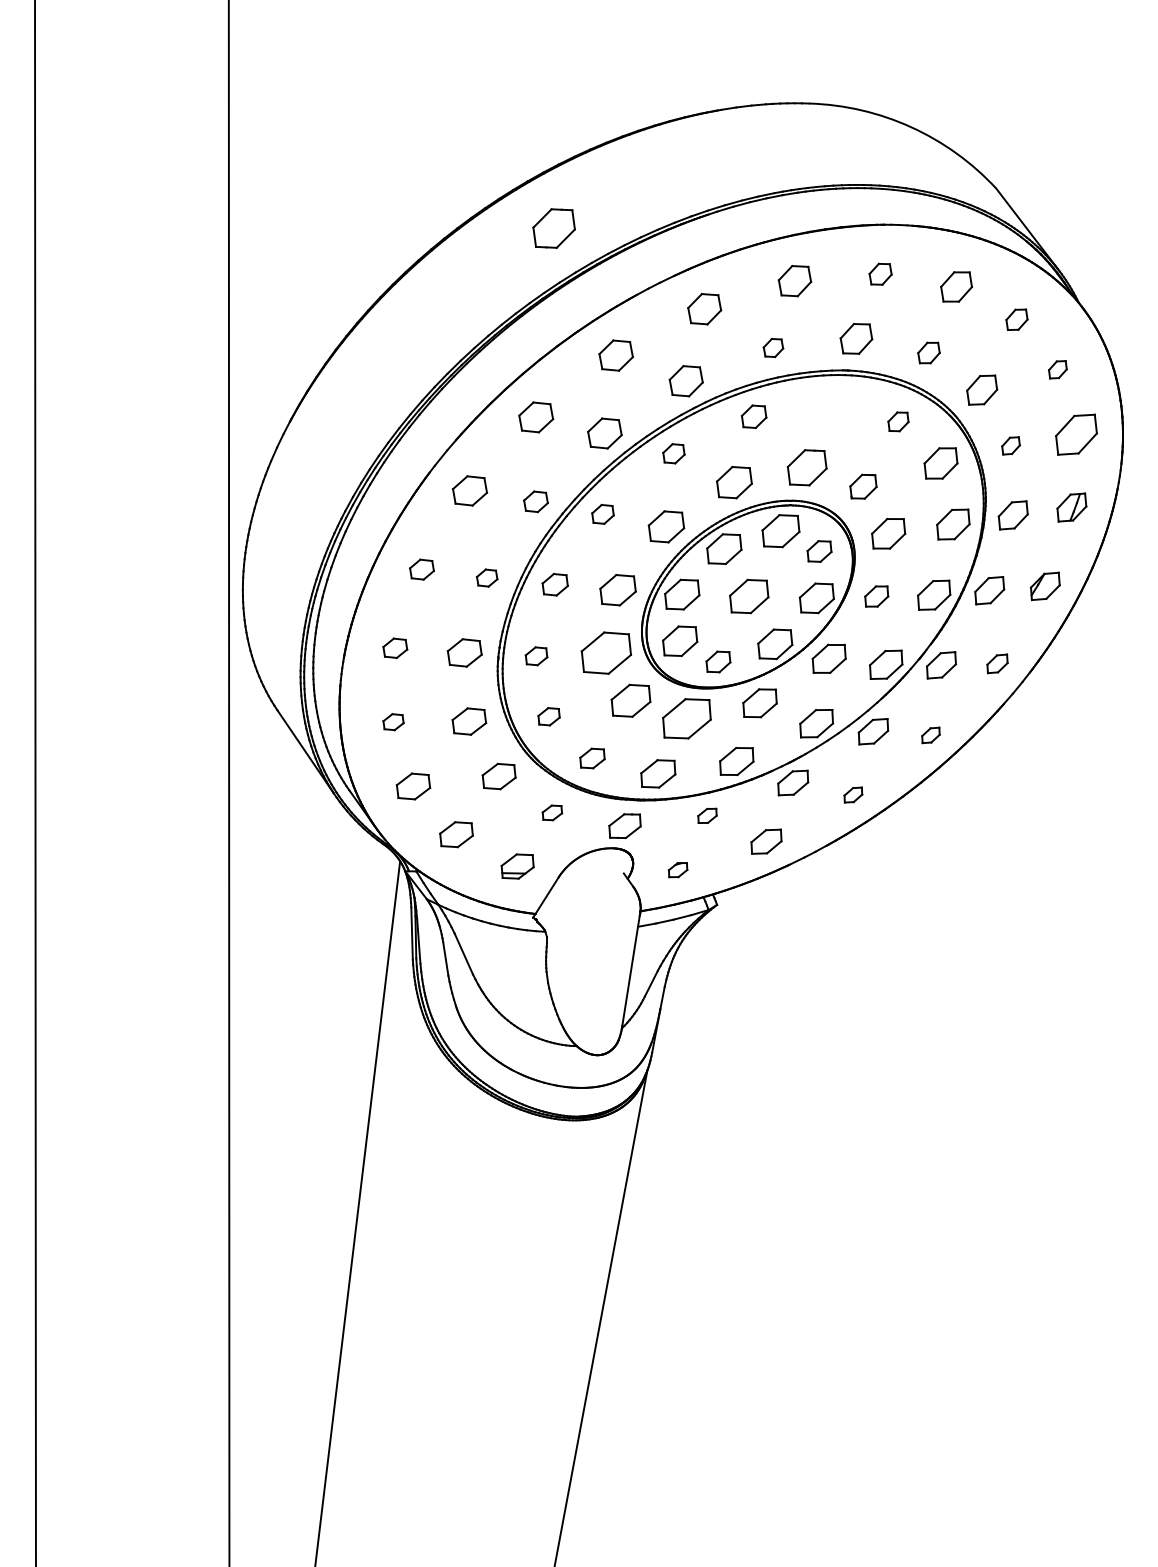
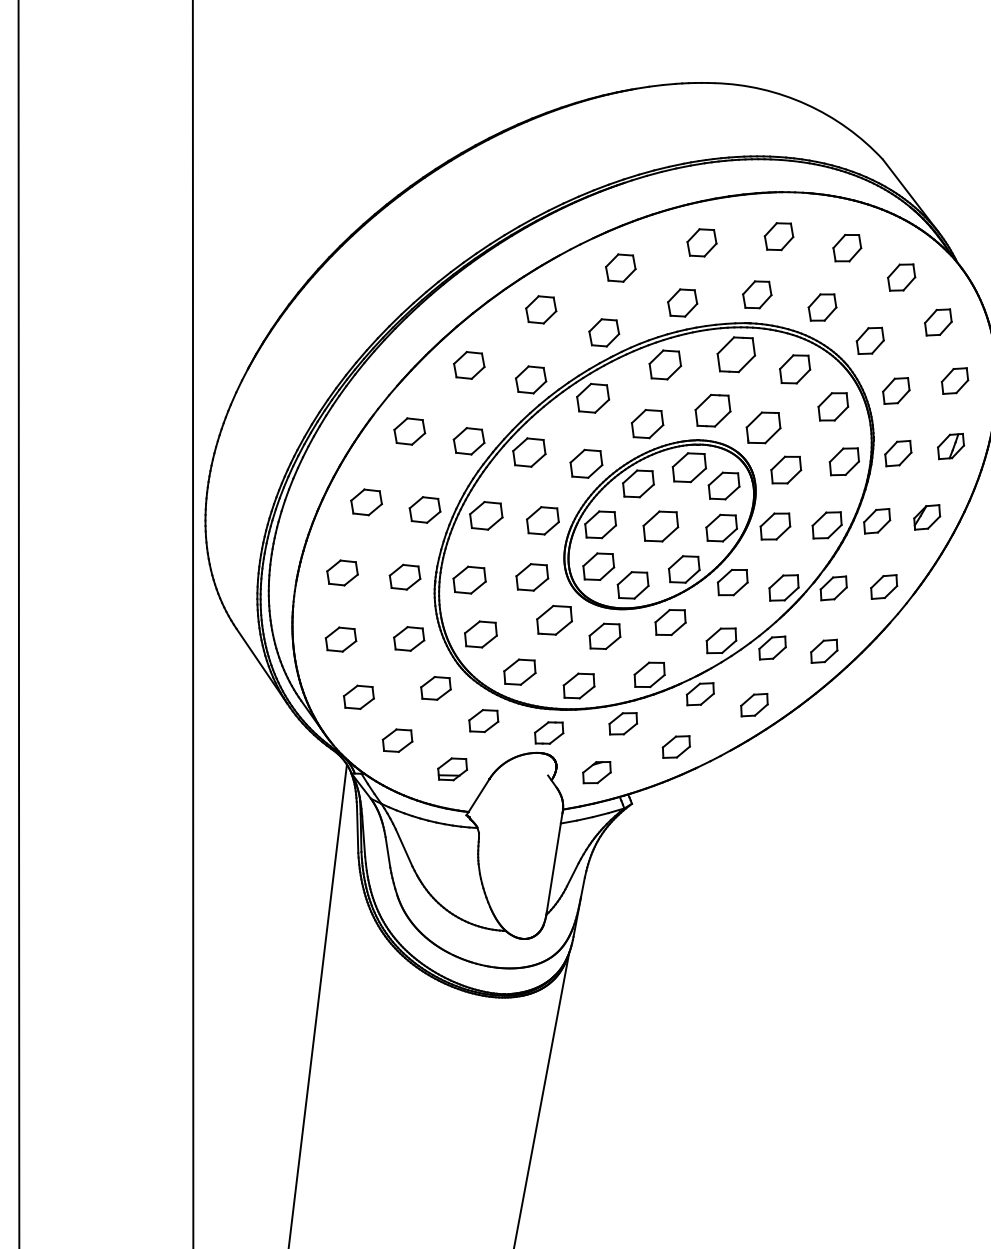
part: (553, 228) -> (735, 354), moved
part: (880, 274) -> (778, 236), size x1.43
part: (1016, 319) -> (901, 277), size x1.43
part: (773, 347) -> (682, 302), size x1.67
part: (928, 352) -> (822, 307), size x1.43
part: (1057, 369) -> (938, 322), size x1.67
part: (753, 416) -> (664, 364), size x1.43
part: (898, 421) -> (795, 369), size x1.67
part: (1075, 434) -> (954, 380), size x0.71
part: (1010, 445) -> (895, 390), size x1.67
part: (673, 453) -> (592, 397), size x1.67
part: (863, 486) -> (763, 427), size x1.43
part: (535, 501) -> (468, 441), size x1.43
part: (602, 514) -> (528, 452), size x1.67
part: (819, 551) -> (724, 486), size x1.43
part: (421, 569) -> (366, 502), size x1.43
part: (487, 577) -> (425, 509), size x1.67
part: (555, 584) -> (486, 515), size x1.43
part: (876, 596) -> (775, 526), size x1.43
part: (395, 648) -> (342, 573), size x1.43
part: (605, 652) -> (531, 576), size x0.71
part: (536, 656) -> (469, 580), size x1.67
part: (718, 661) -> (633, 584), size x1.43
part: (997, 663) -> (884, 586), size x1.43
part: (548, 716) -> (480, 634), size x1.67
part: (687, 718) -> (605, 636), size x0.71
part: (393, 721) -> (340, 638), size x1.67
part: (930, 735) -> (823, 651), size x1.67
part: (592, 758) -> (519, 672), size x1.43
part: (853, 794) -> (754, 704), size x1.67
part: (552, 812) -> (483, 720), size x1.67
part: (707, 815) -> (623, 723), size x1.67
part: (677, 869) -> (596, 771), size x1.67

